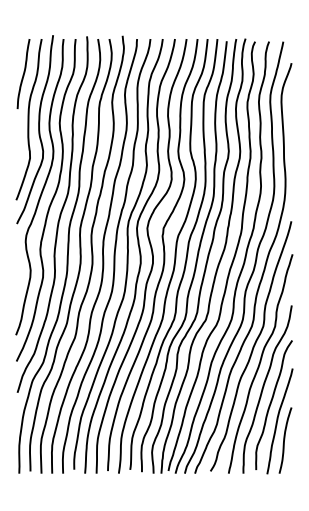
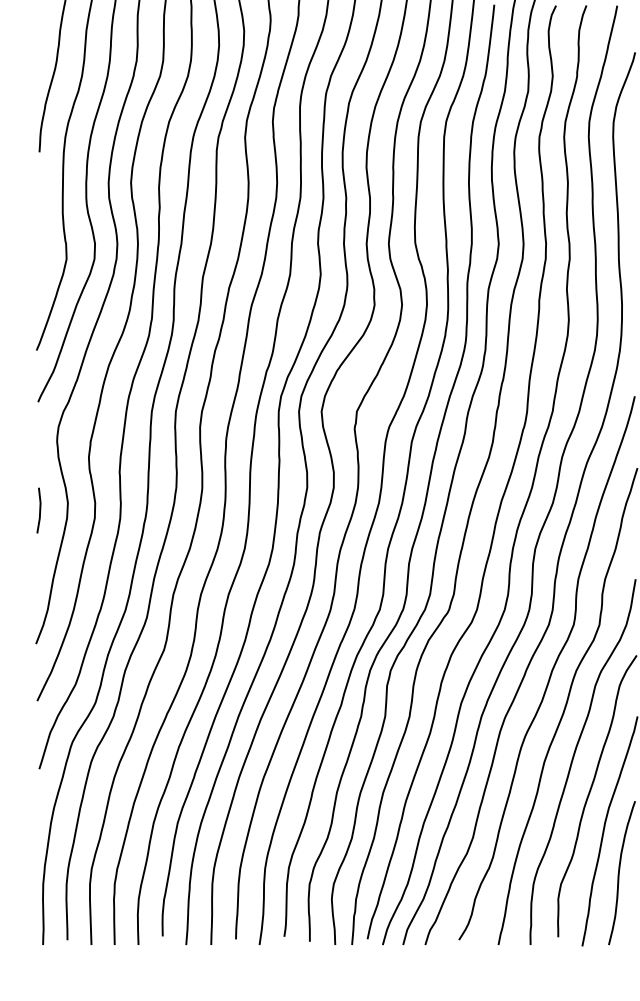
line: (17, 273) -> (39, 509), added

